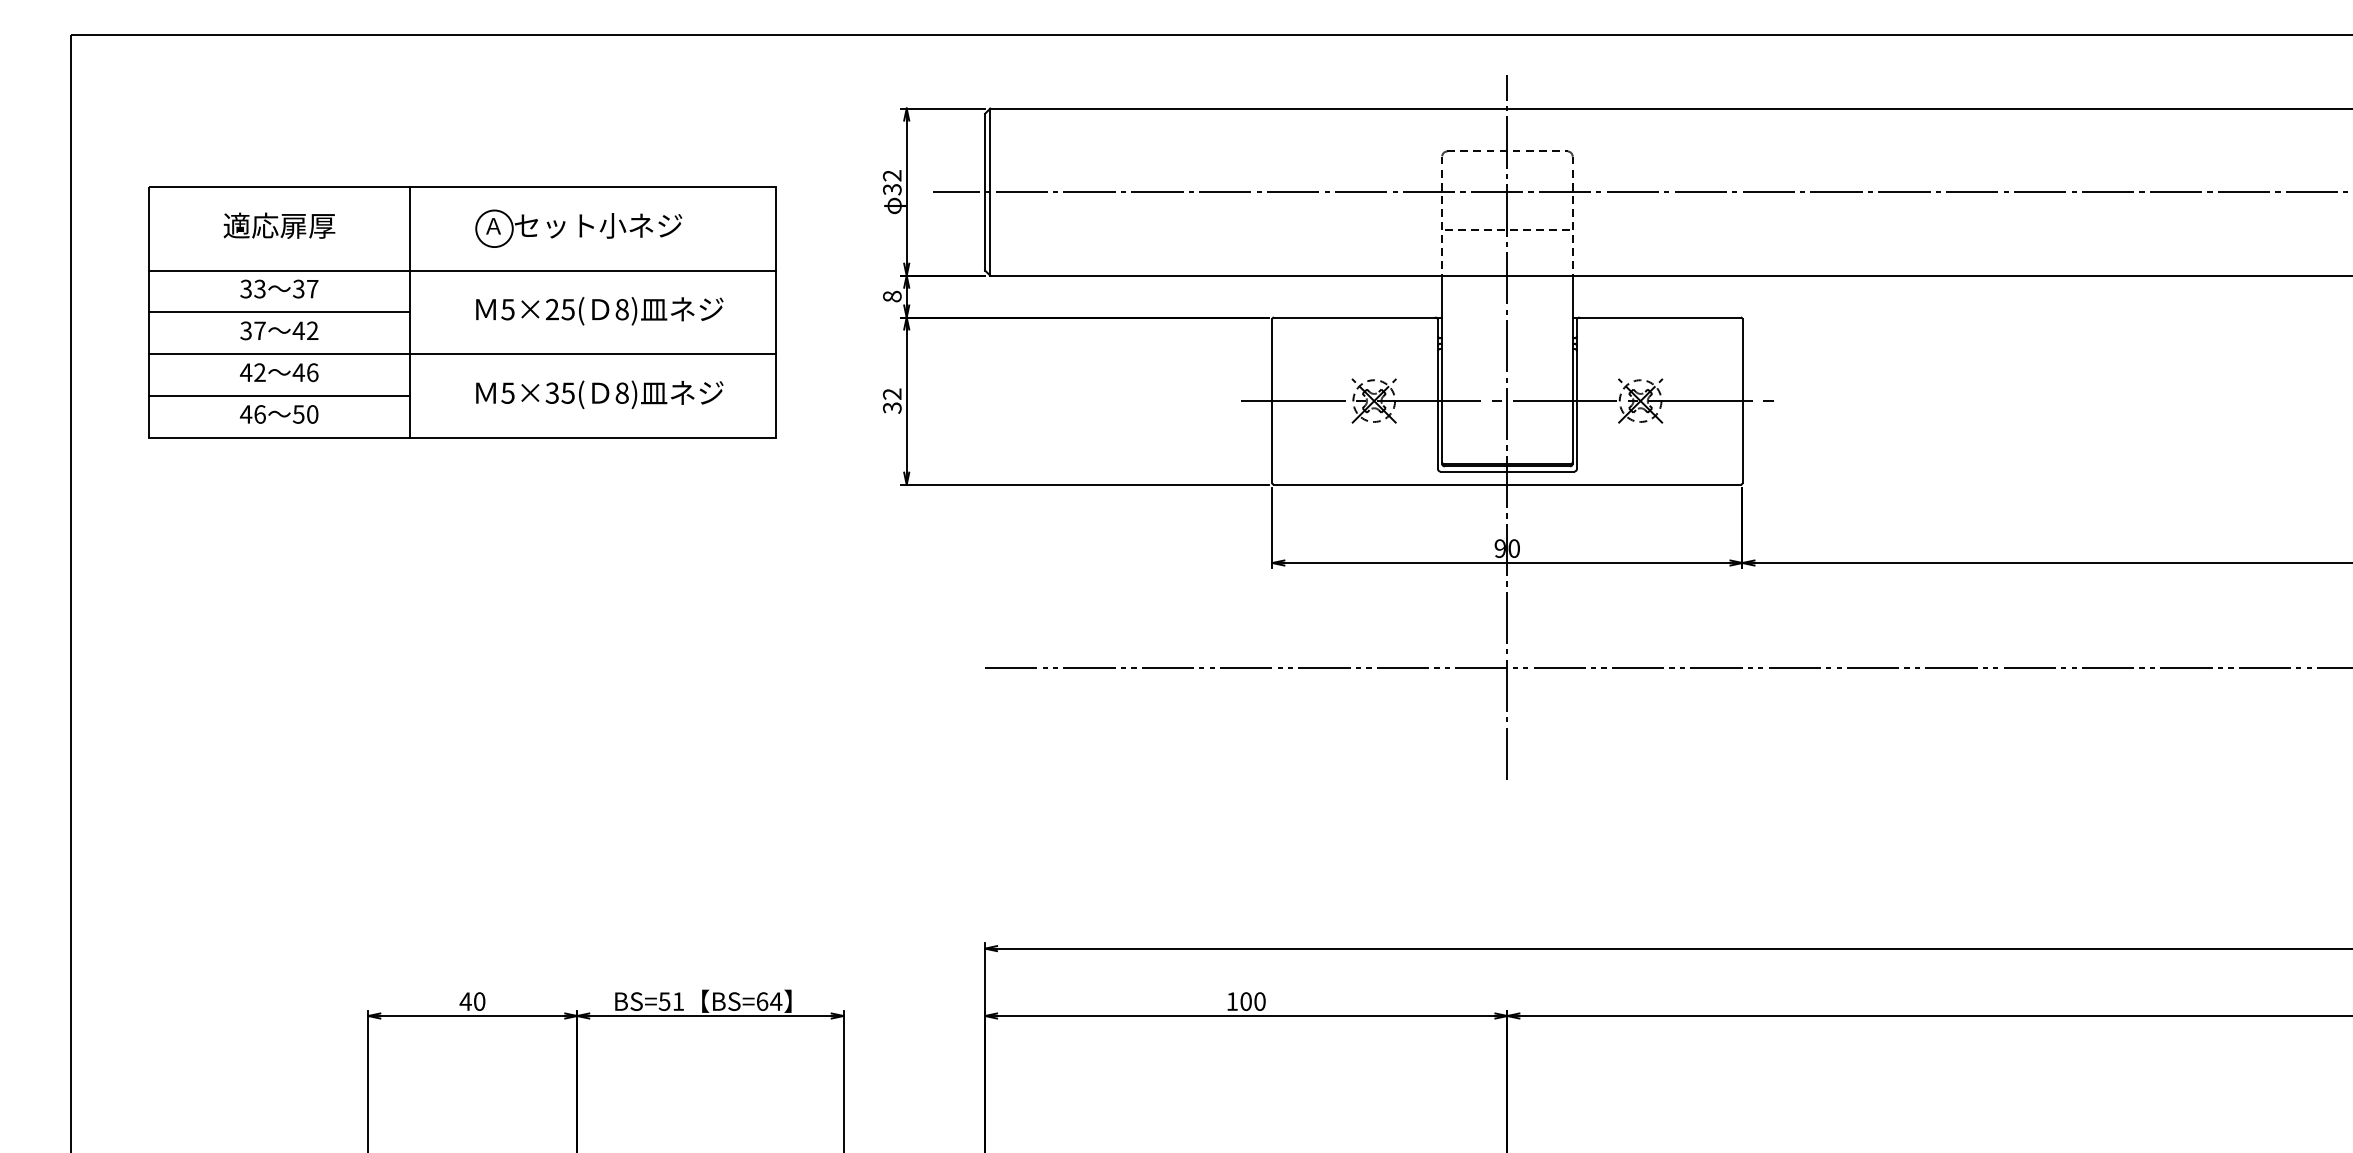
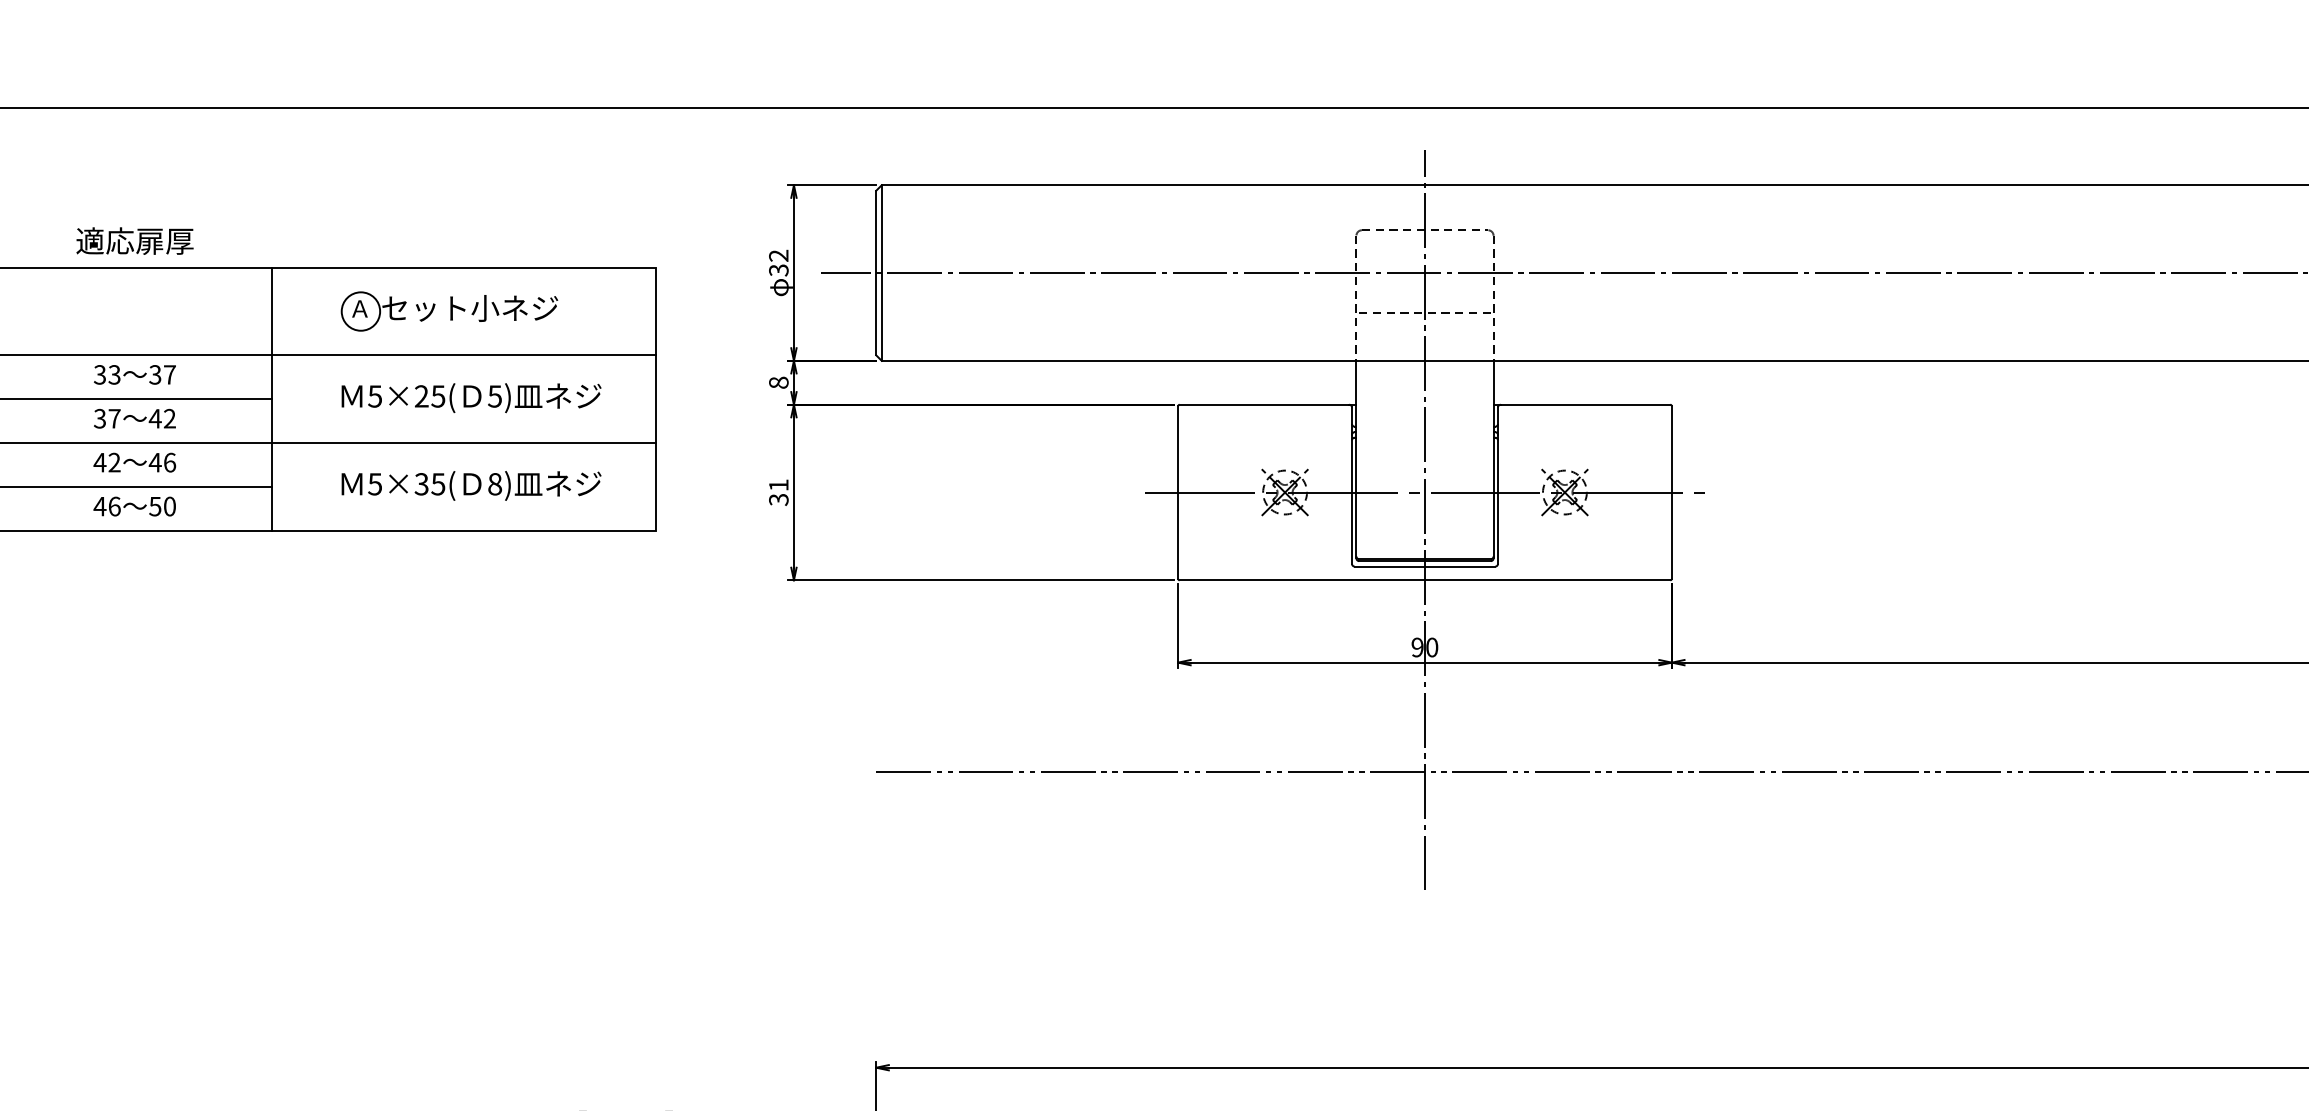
text: (279, 225) -> (135, 240), moved
text: (621, 309) -> (494, 396), 8) -> 5)
text: (892, 393) -> (779, 484), 32 -> 31

